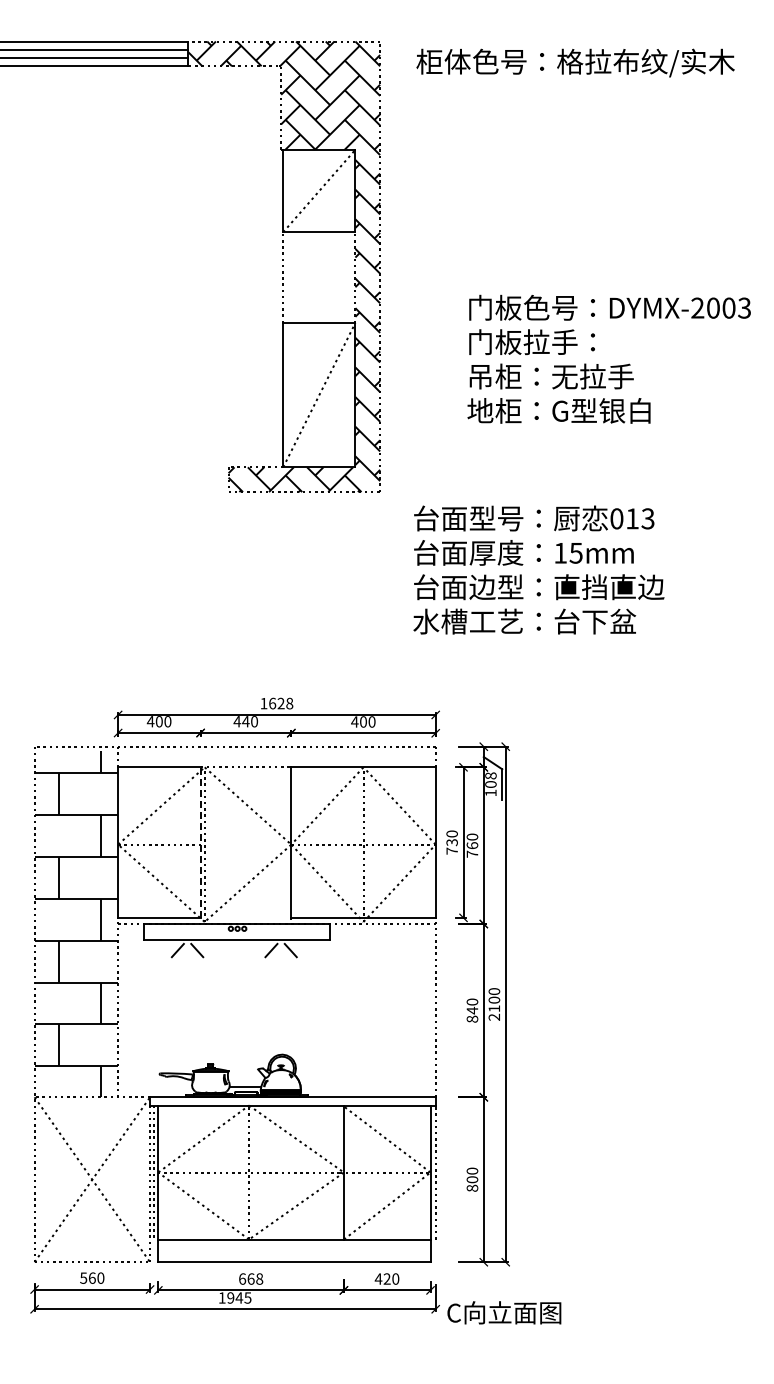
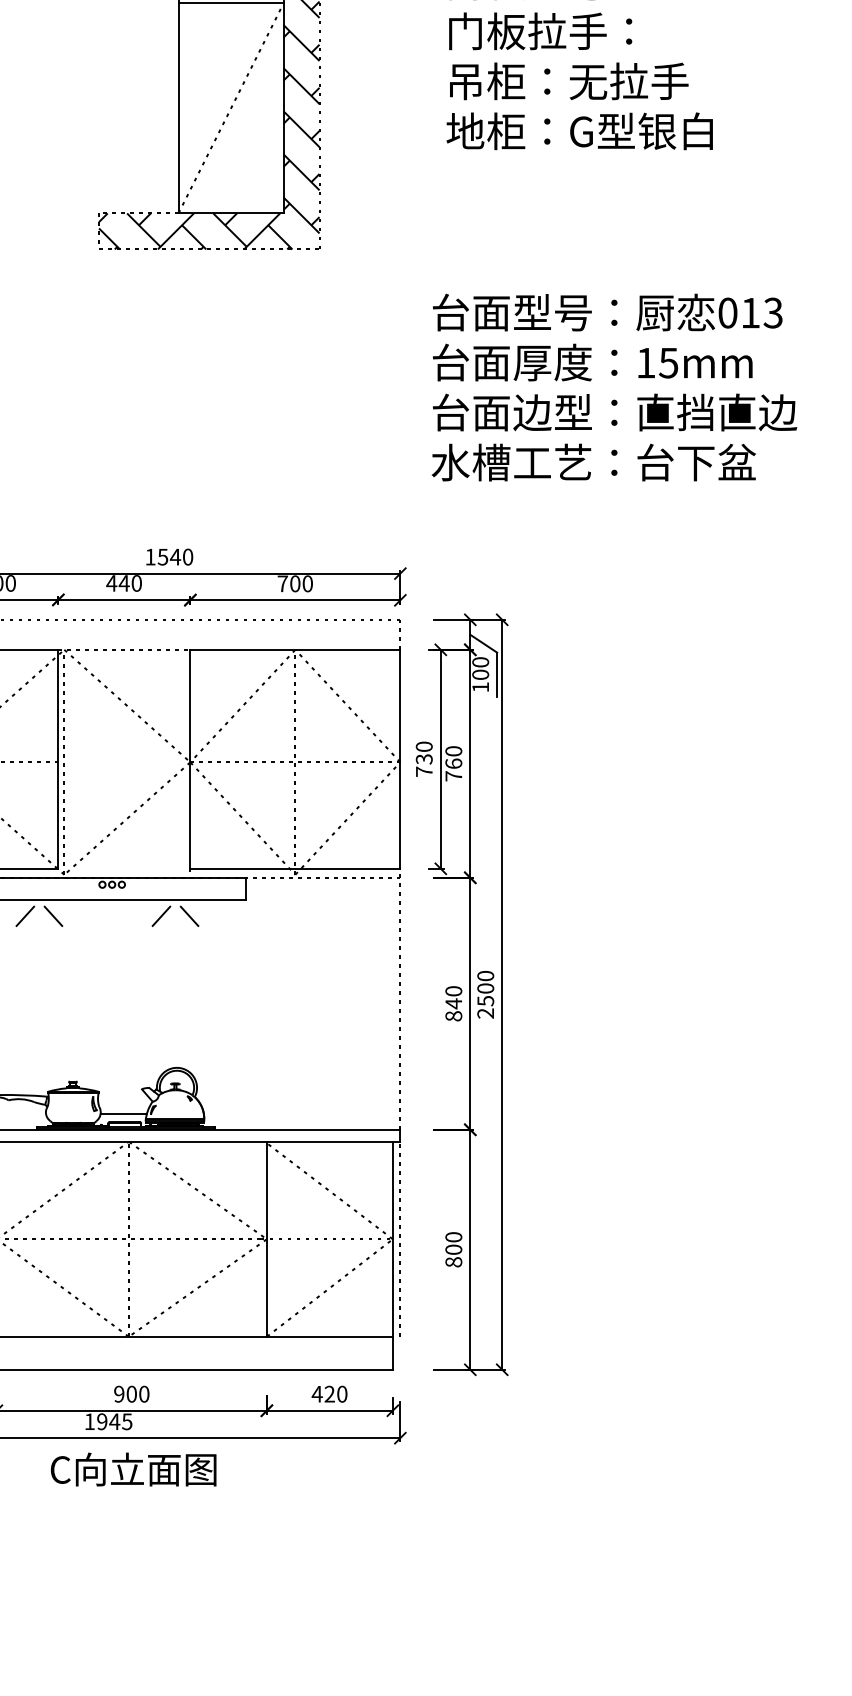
text: (538, 569) -> (613, 386), moved
text: (281, 703) -> (176, 556), 1628 -> 1540
text: (354, 721) -> (282, 583), 400 -> 700
text: (491, 775) -> (481, 661), 108 -> 100
line: (200, 842) -> (58, 759), dashed -> solid
text: (494, 1008) -> (485, 1000), 2100 -> 2500
text: (251, 1278) -> (132, 1393), 668 -> 900
text: (504, 1312) -> (133, 1469), moved

